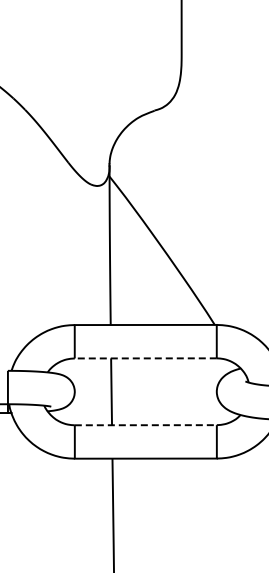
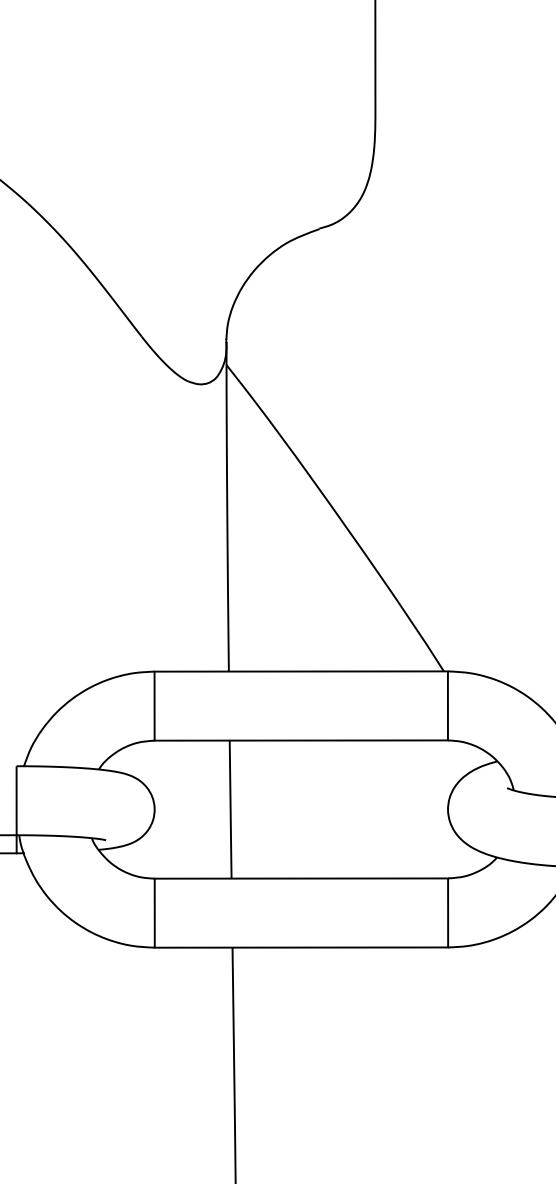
line: (145, 358) -> (300, 740), dashed -> solid
line: (146, 425) -> (302, 879), dashed -> solid

